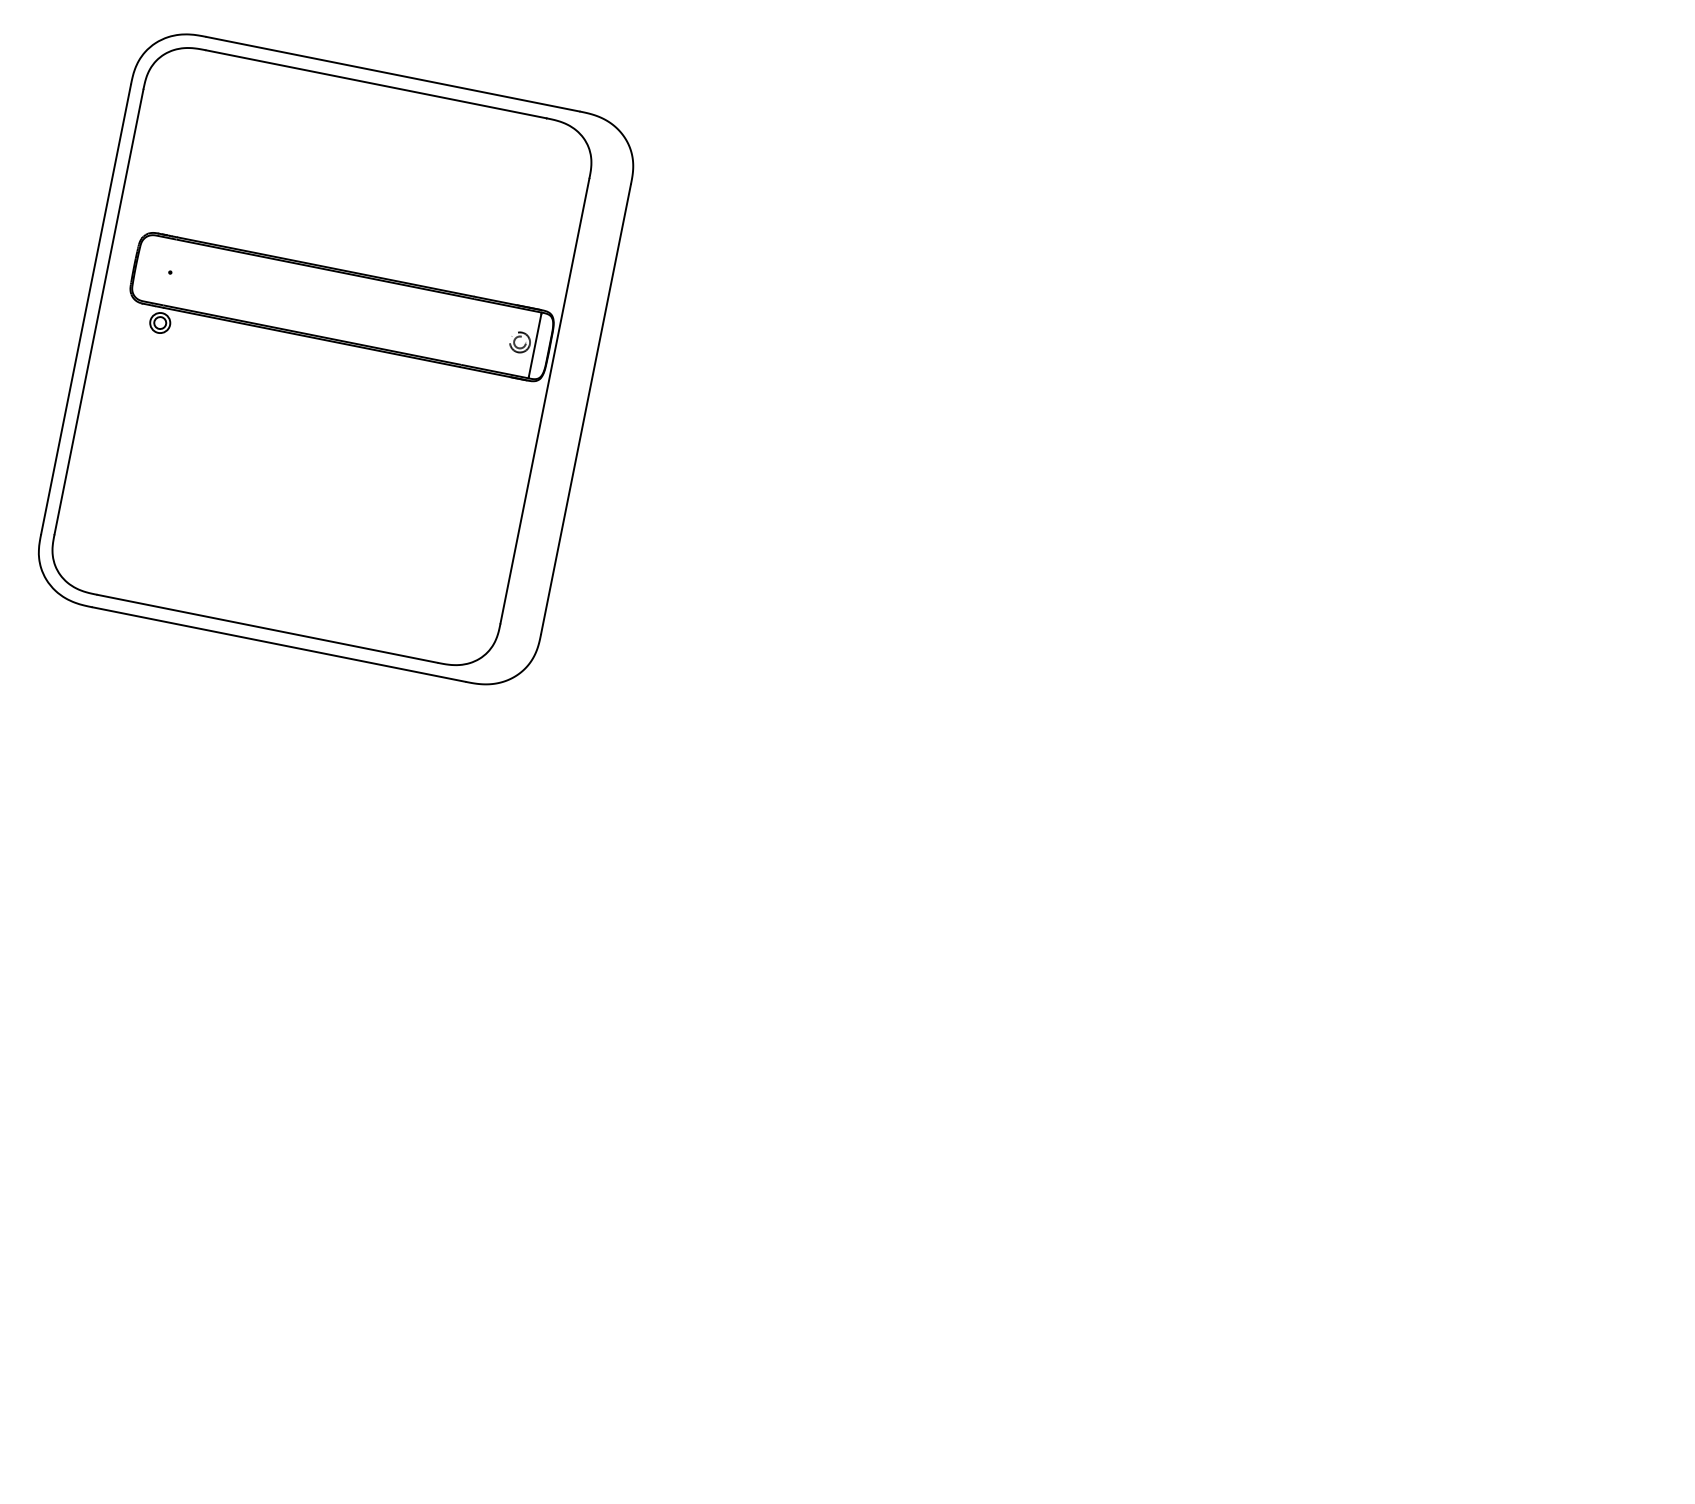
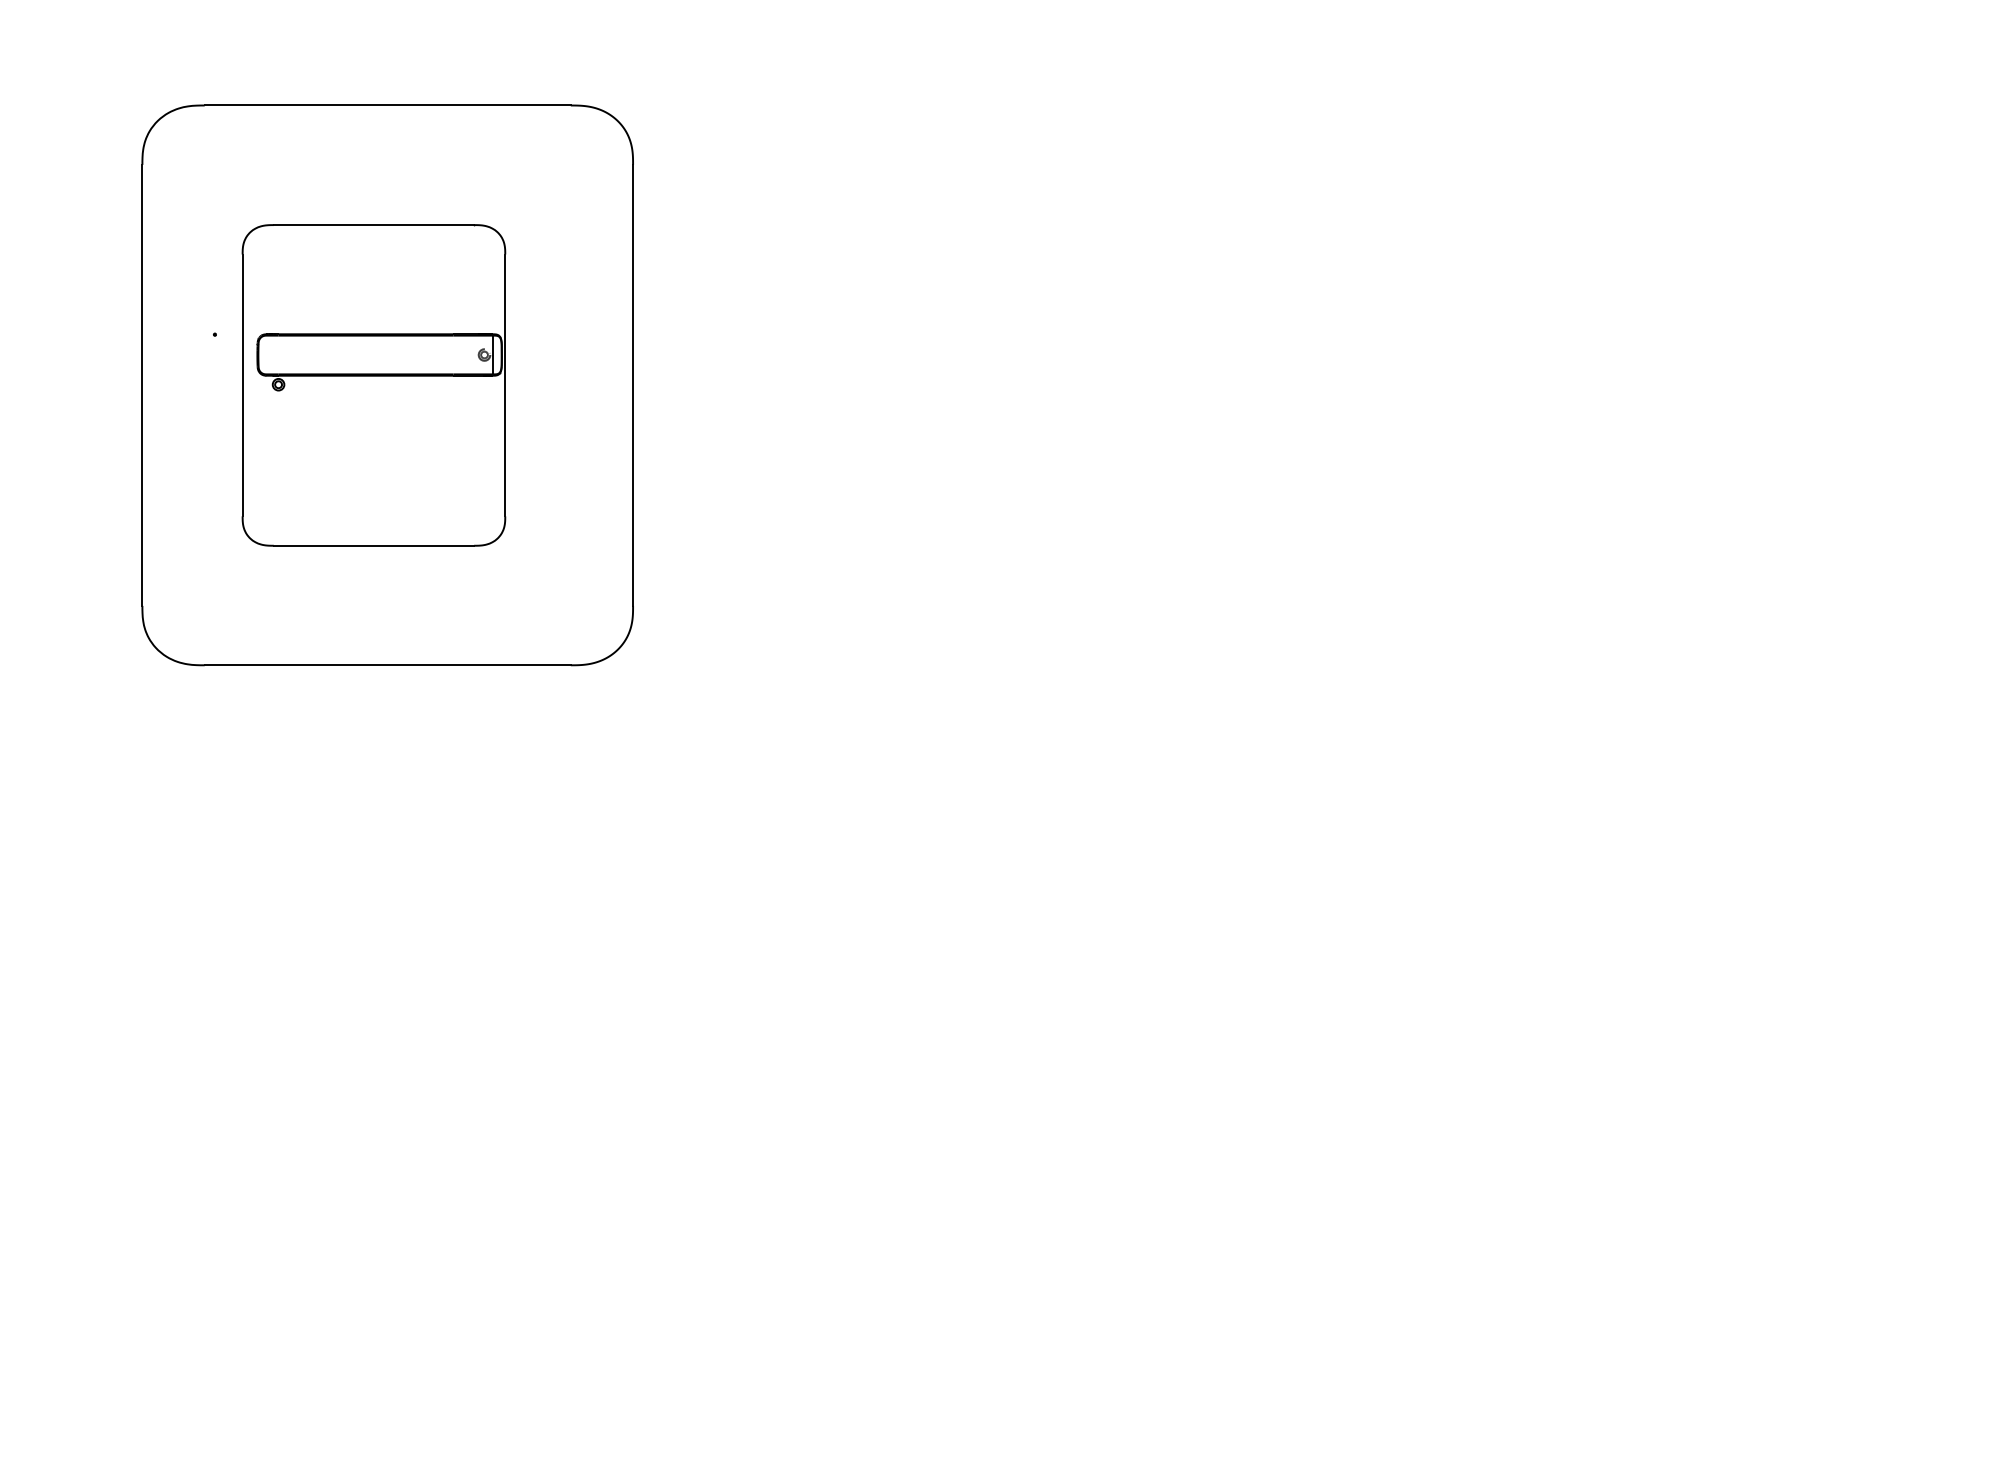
part: (321, 356) -> (373, 385), size x0.6

